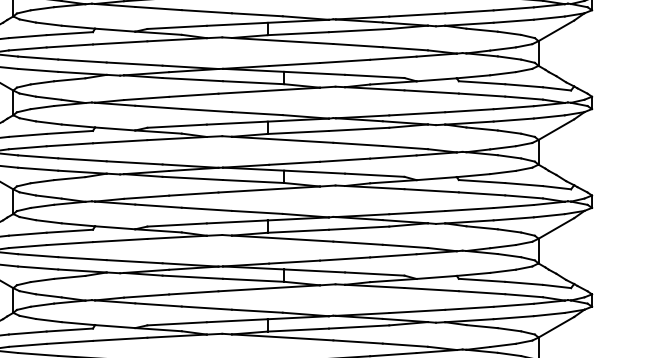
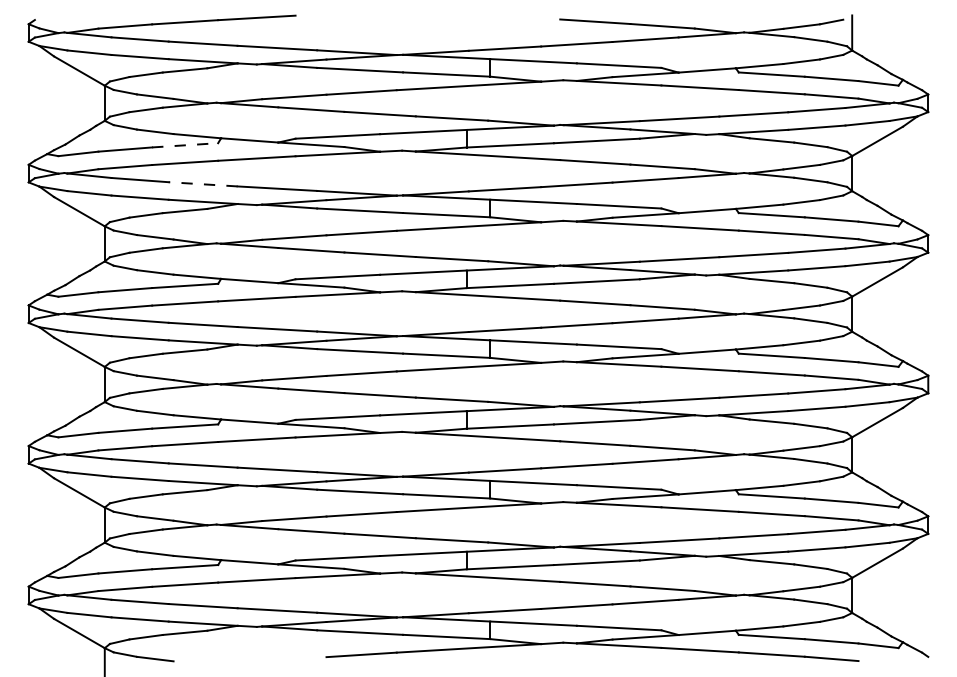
line: (70, 33) -> (185, 145), solid -> dashed
line: (82, 61) -> (203, 184), solid -> dashed

